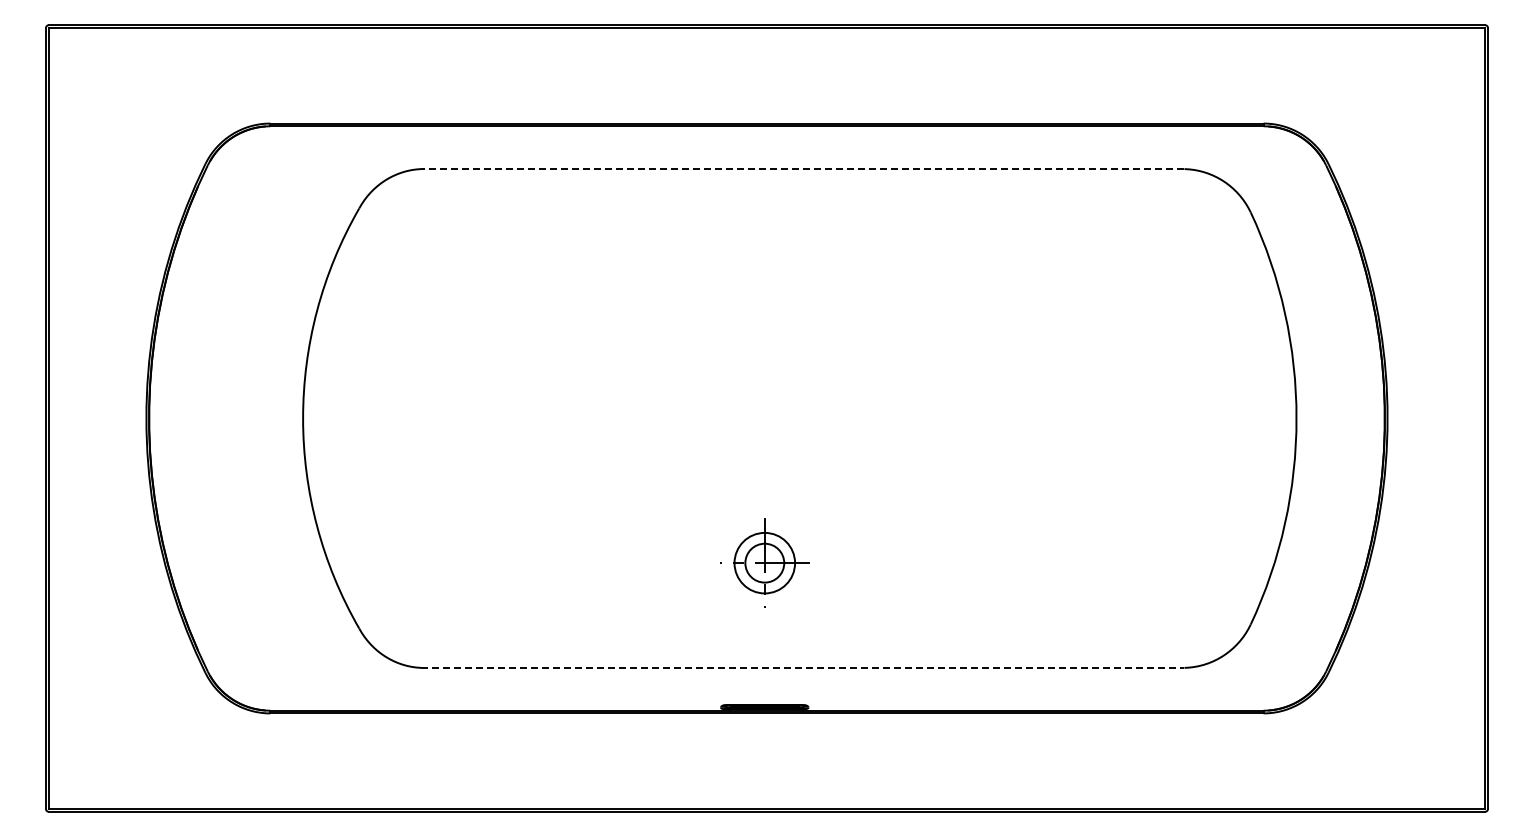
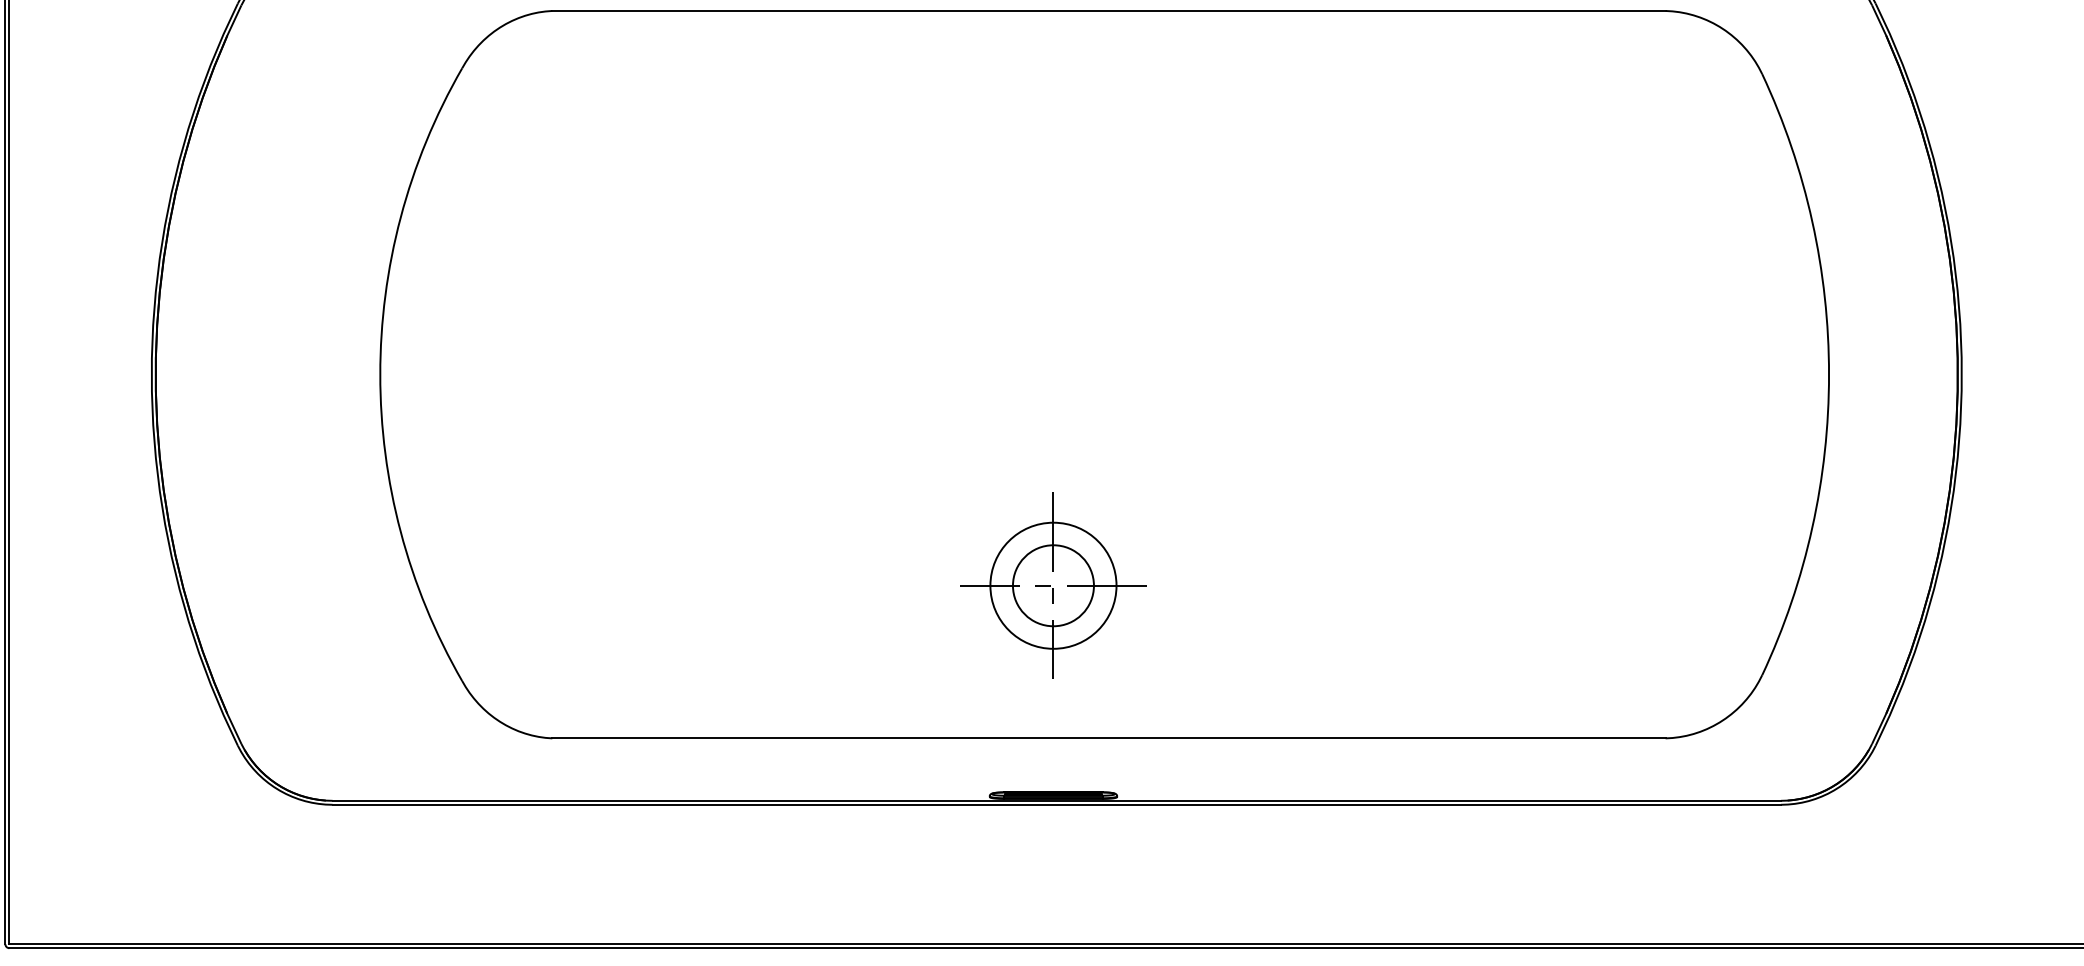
line: (802, 169) -> (1108, 11), dashed -> solid
part: (764, 562) -> (1053, 584), size x1.43
line: (802, 667) -> (1108, 737), dashed -> solid

